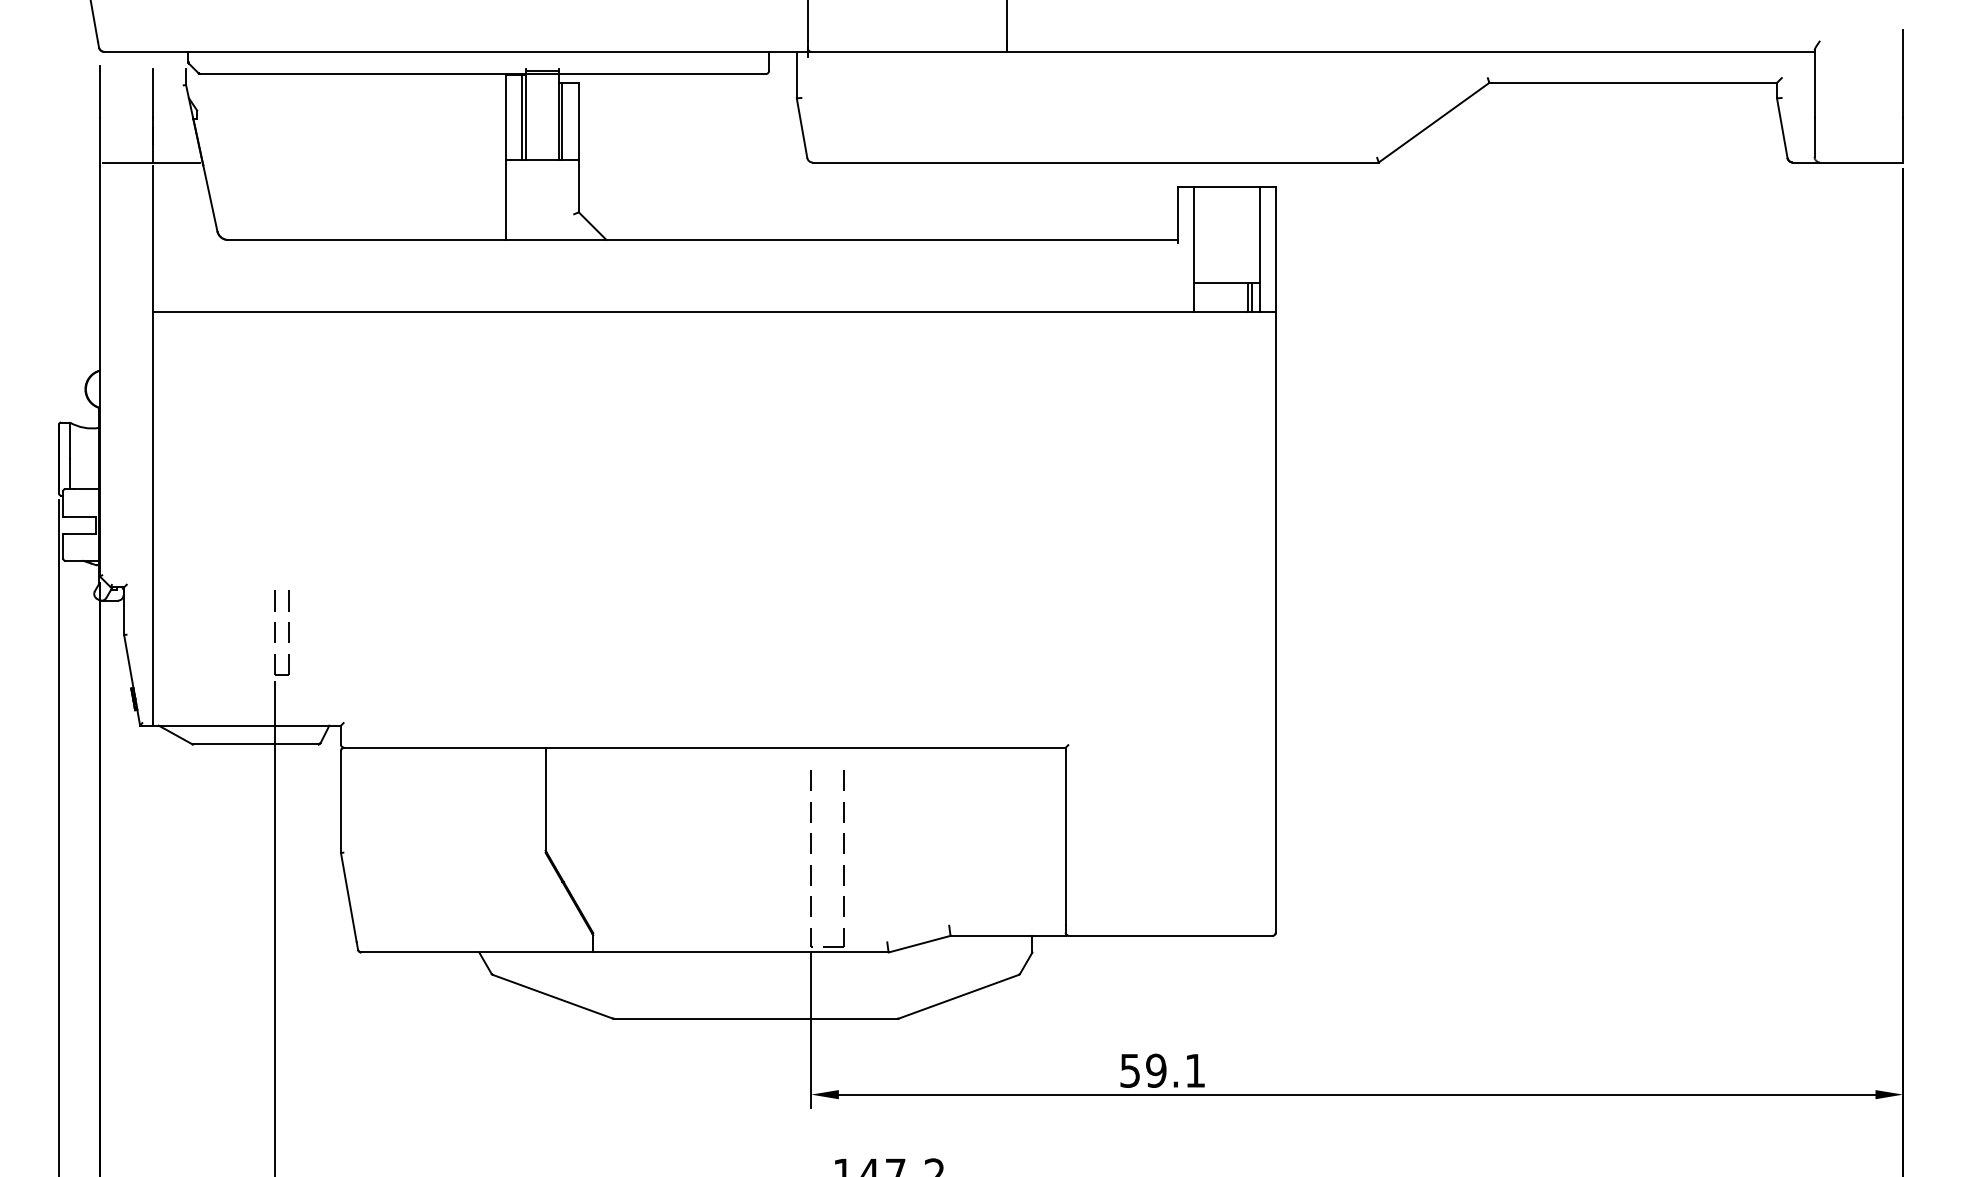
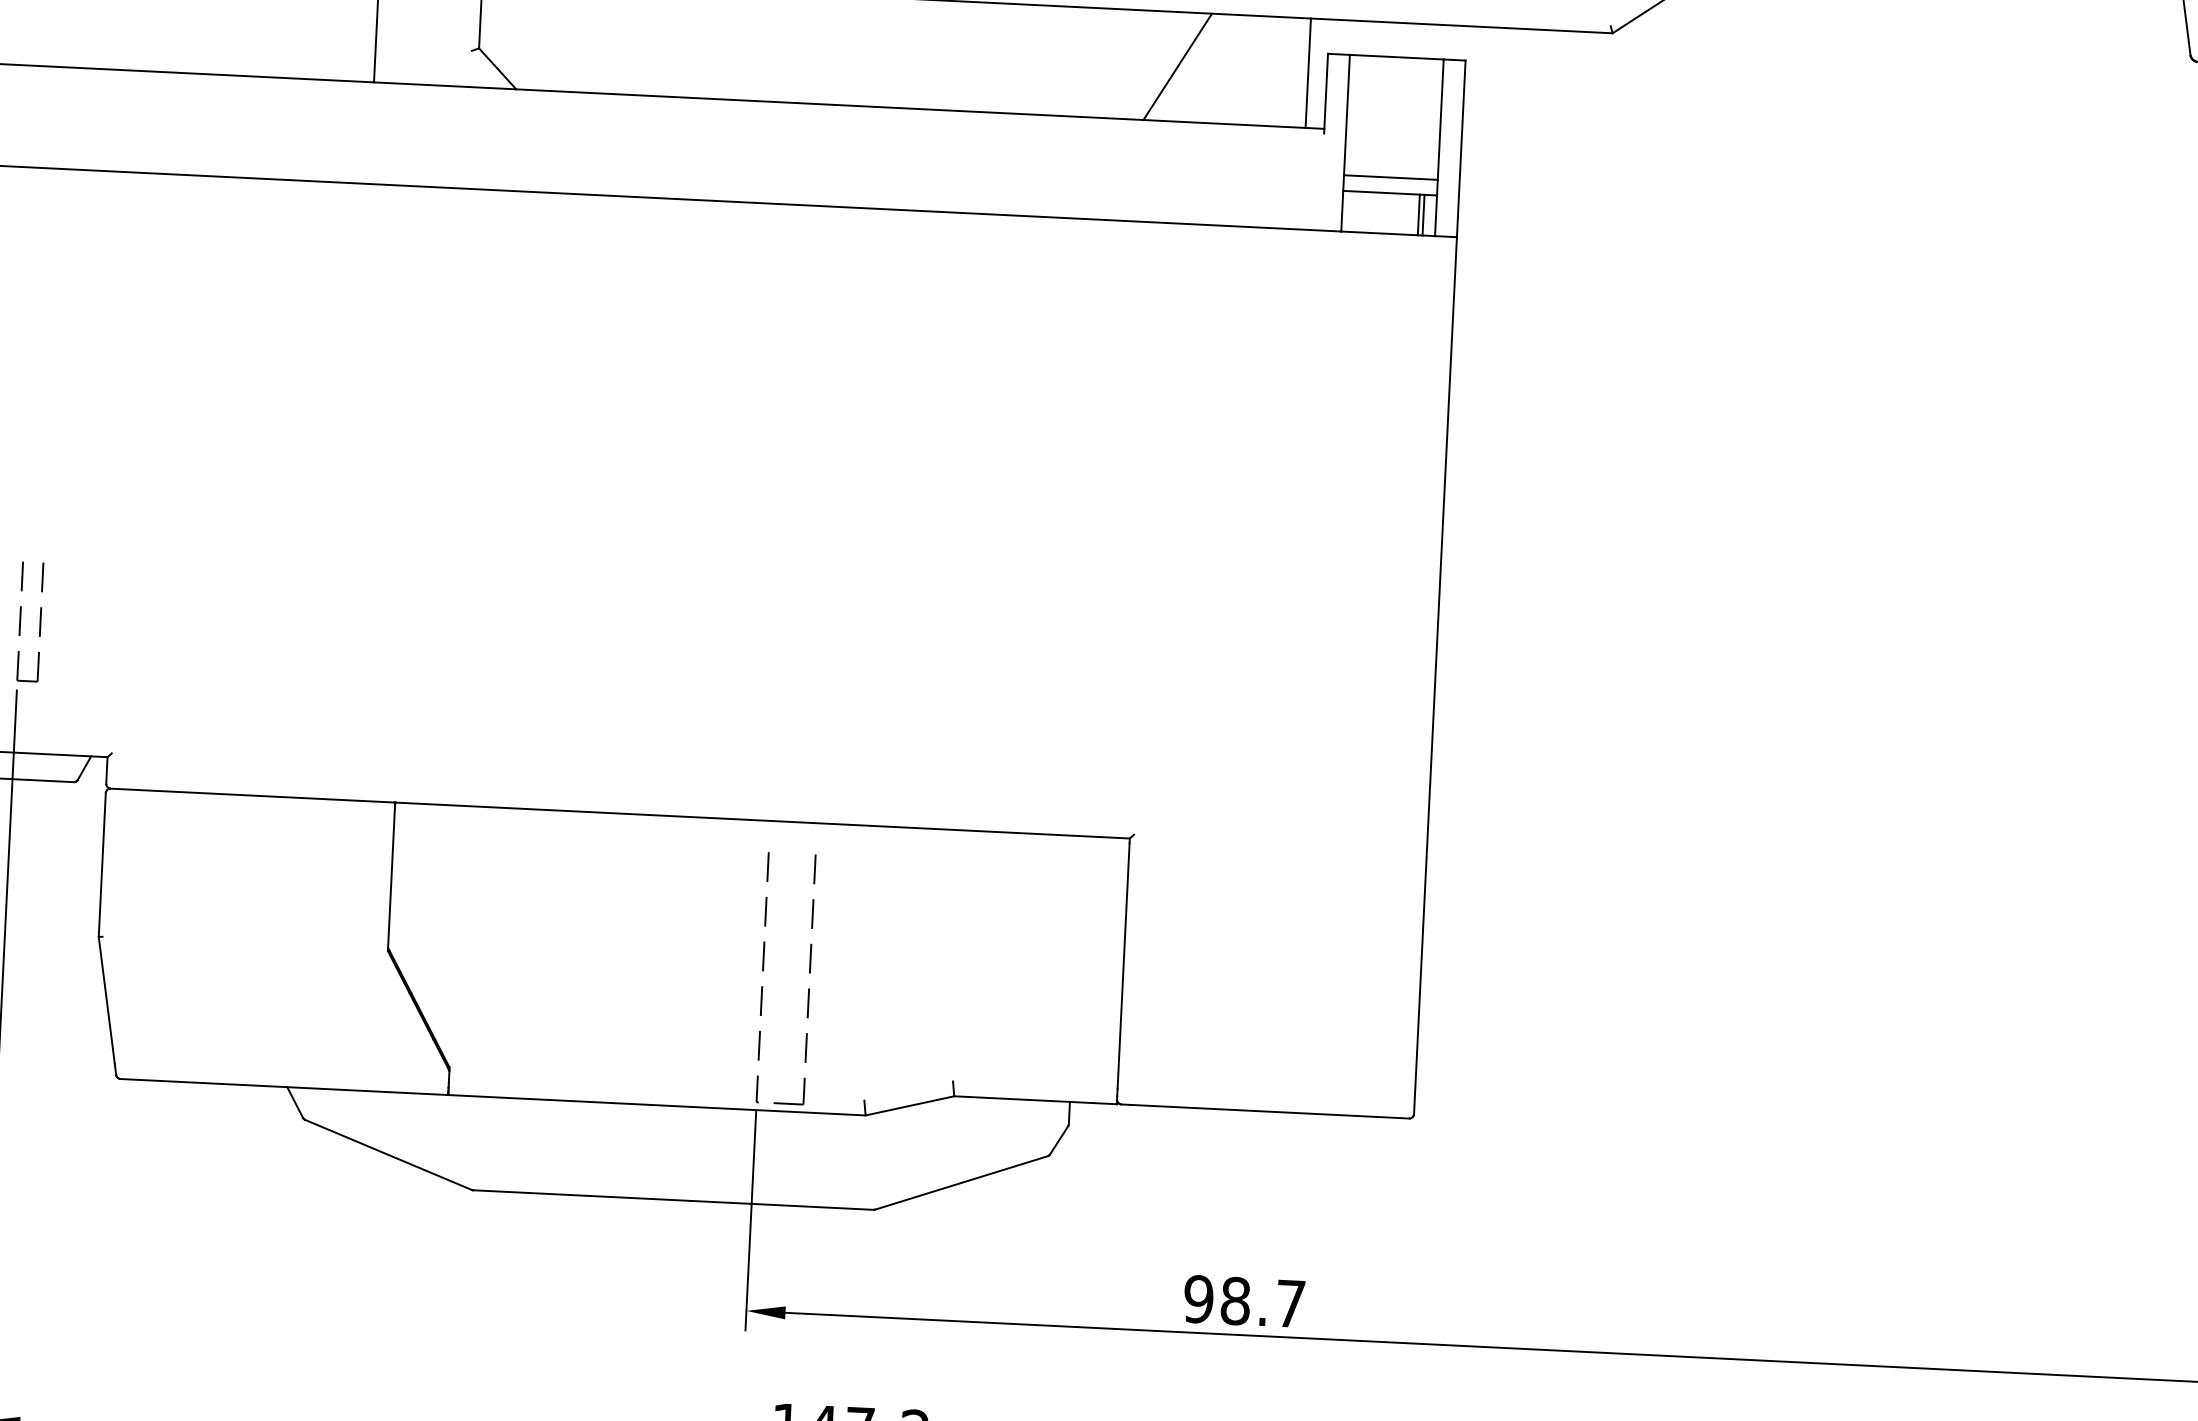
line: (1072, 201) -> (1177, 67), added
line: (1165, 201) -> (1308, 73), added
line: (1226, 272) -> (1389, 178), added
text: (1162, 1070) -> (1244, 1301), 59.1 -> 98.7

